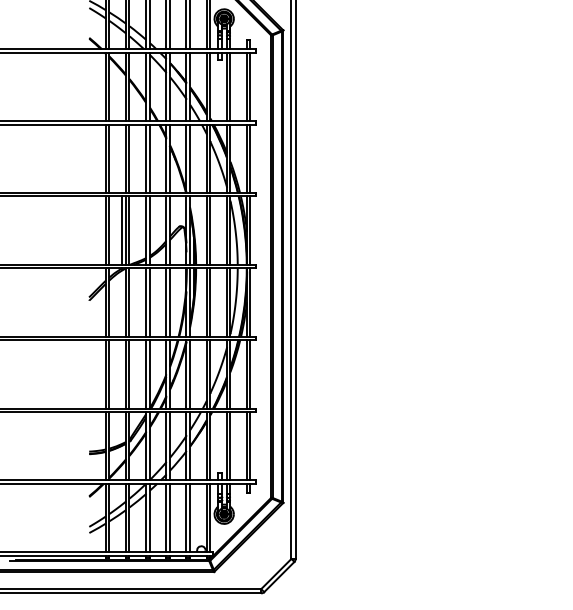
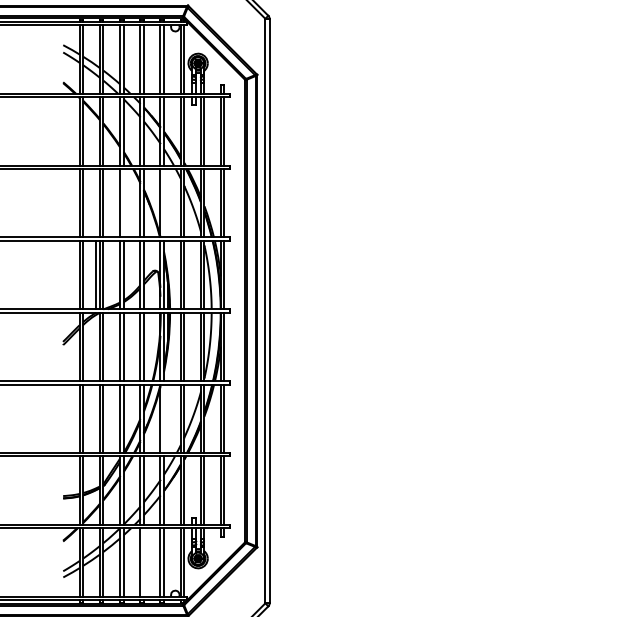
line: (149, 159) -> (123, 203), removed
line: (189, 159) -> (163, 203), removed
line: (189, 374) -> (163, 418), removed
line: (169, 518) -> (143, 562), removed

